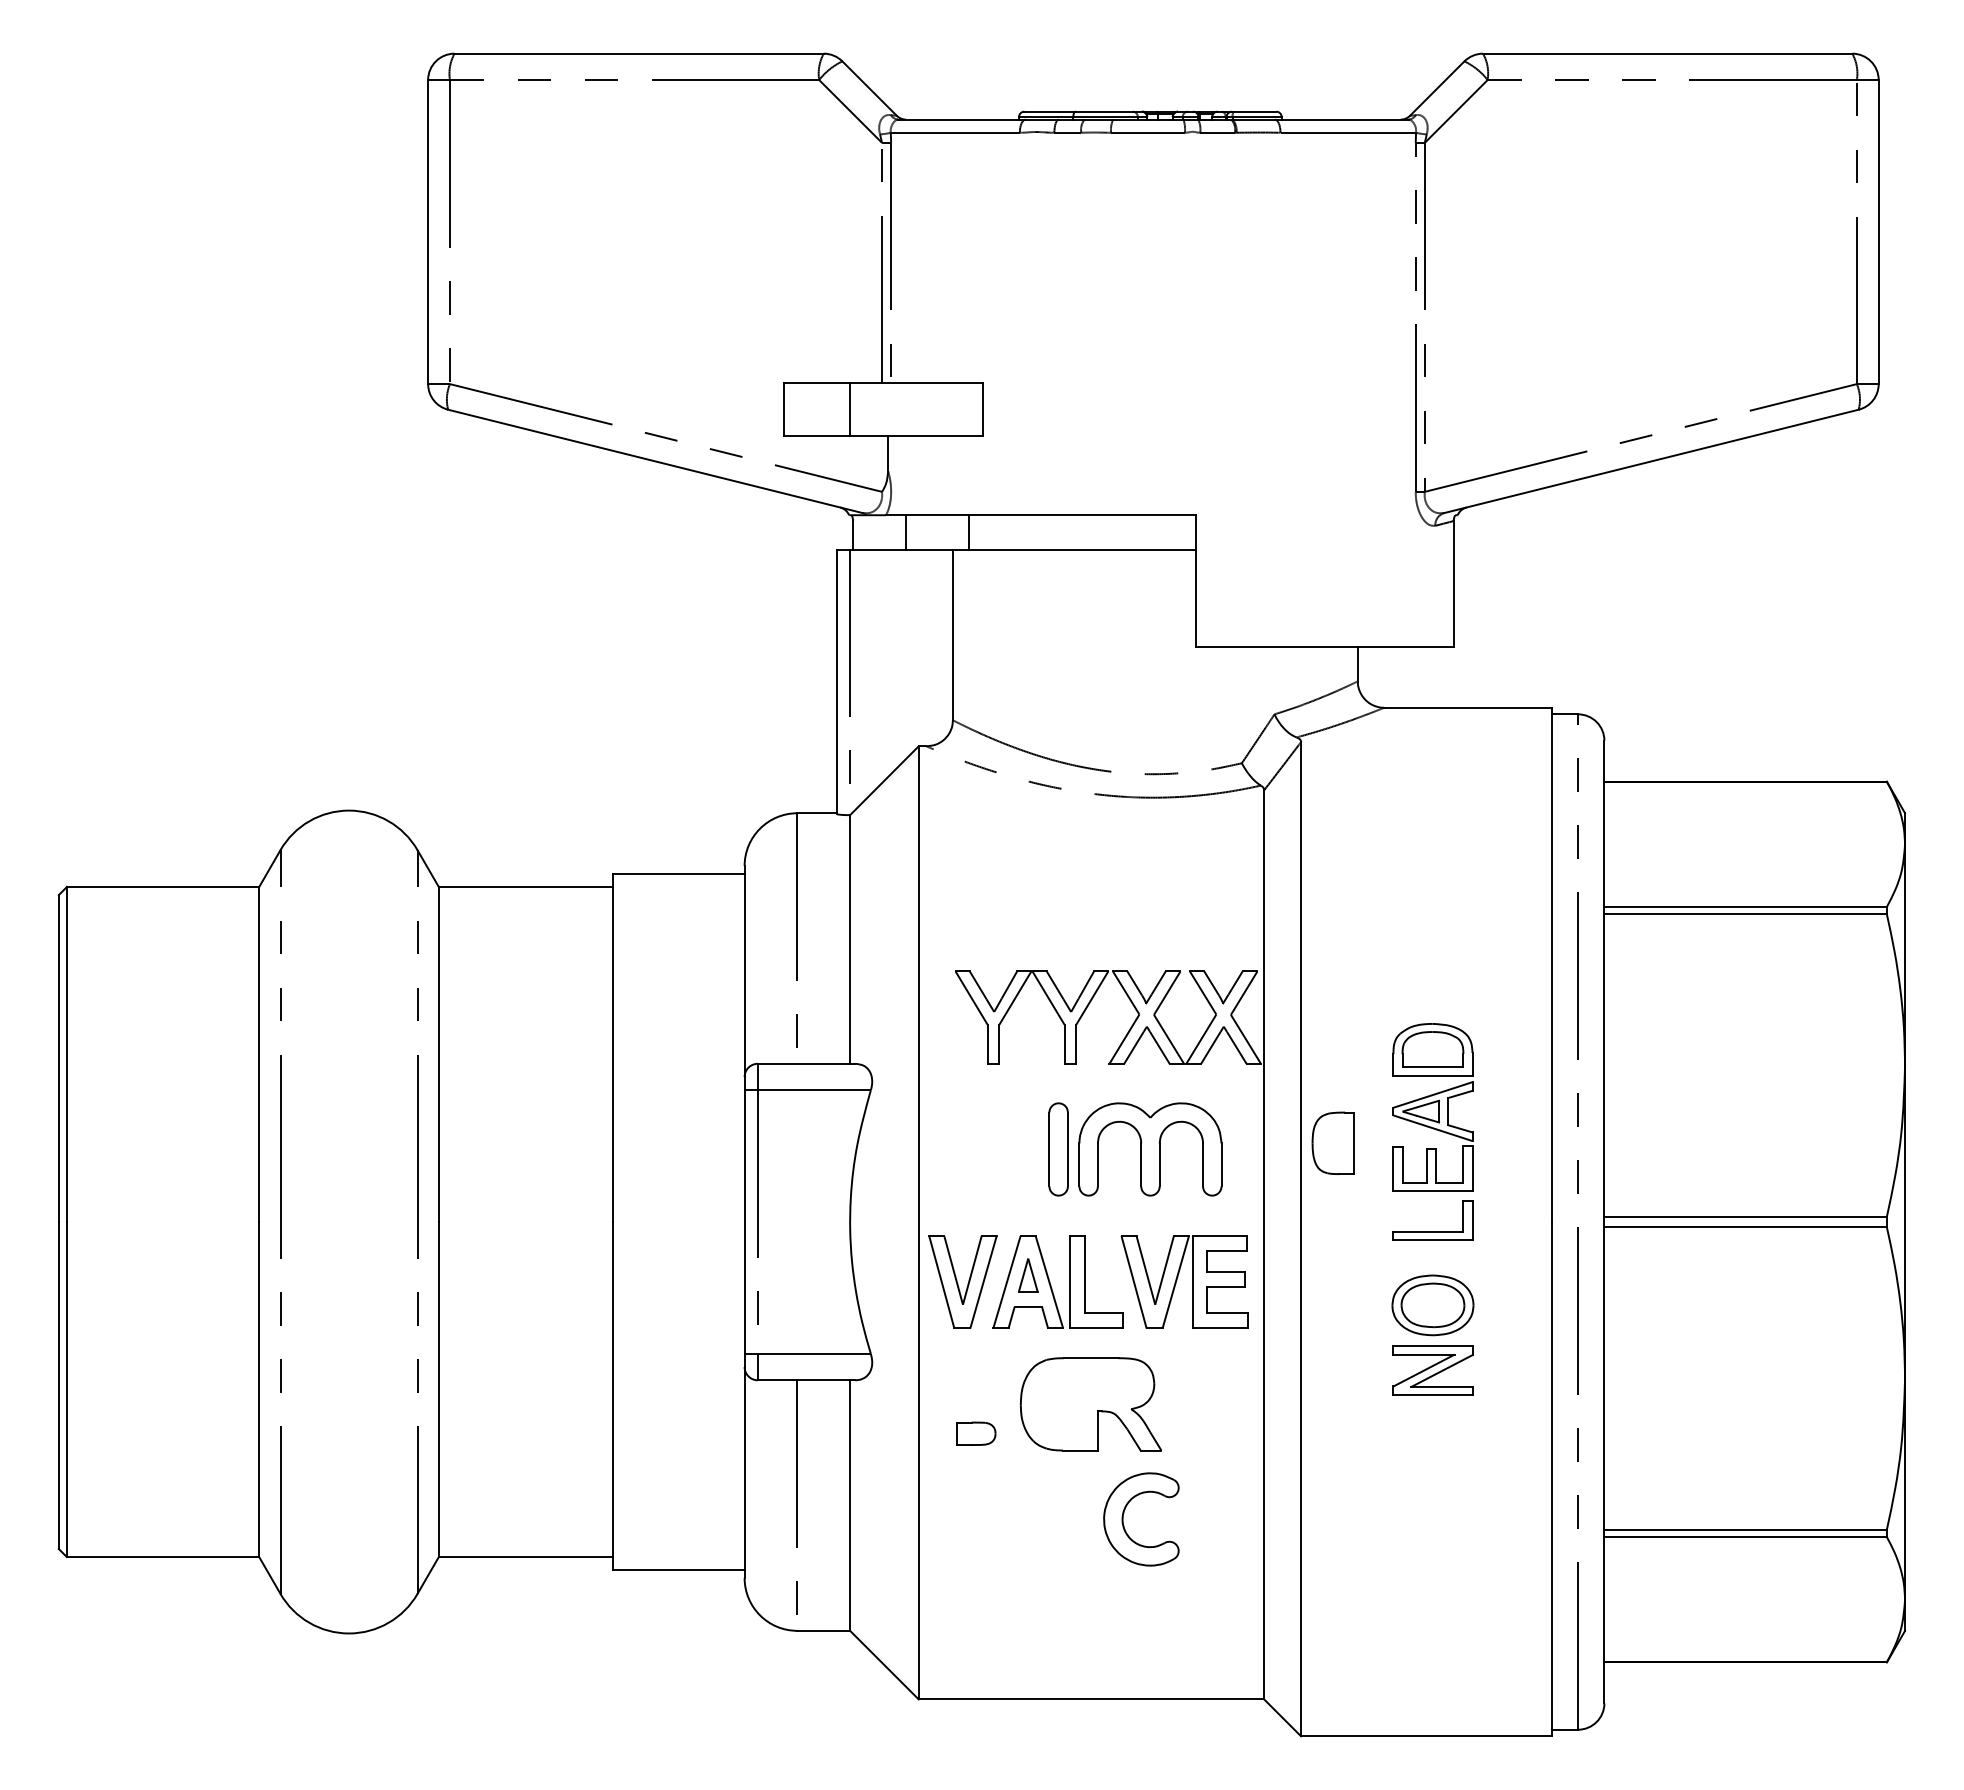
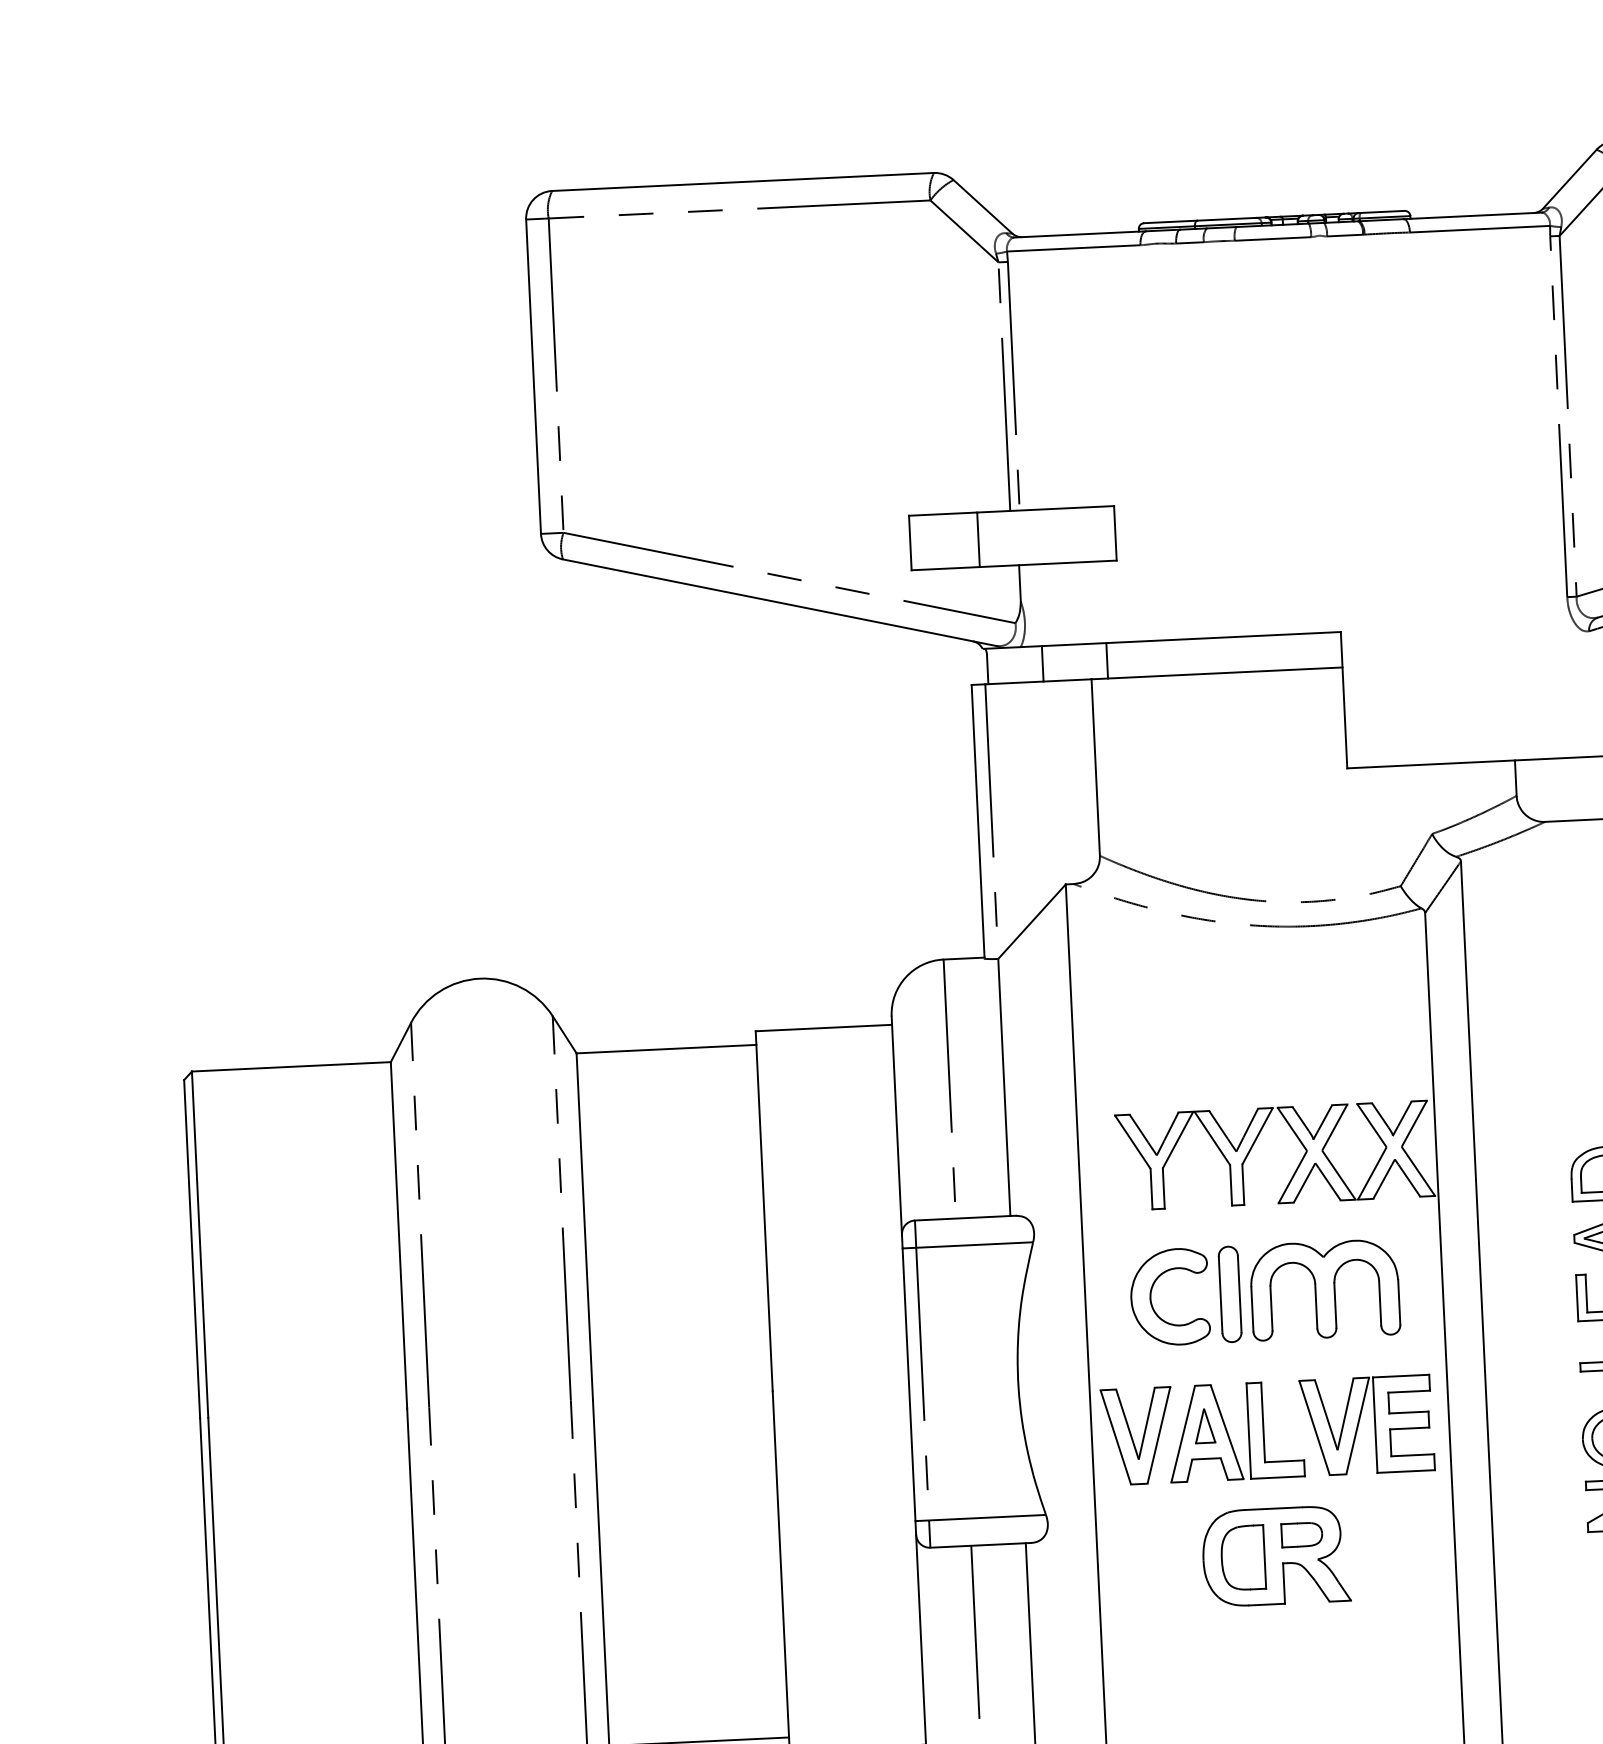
part: (1332, 1142) -> (1242, 1557), moved
part: (976, 1433) -> (1302, 1534), moved
part: (1123, 1519) -> (1151, 1298), moved

